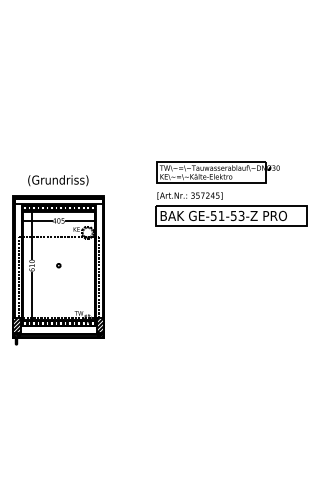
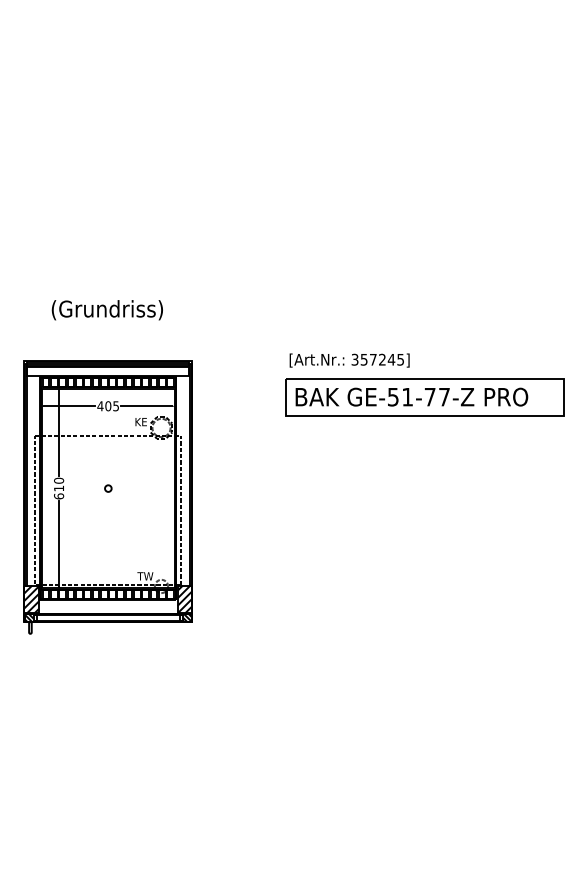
part: (217, 172) -> (400, 317), removed
text: (58, 180) -> (107, 309), moved
text: (237, 215) -> (436, 396), GE-51-53-Z -> GE-51-77-Z

